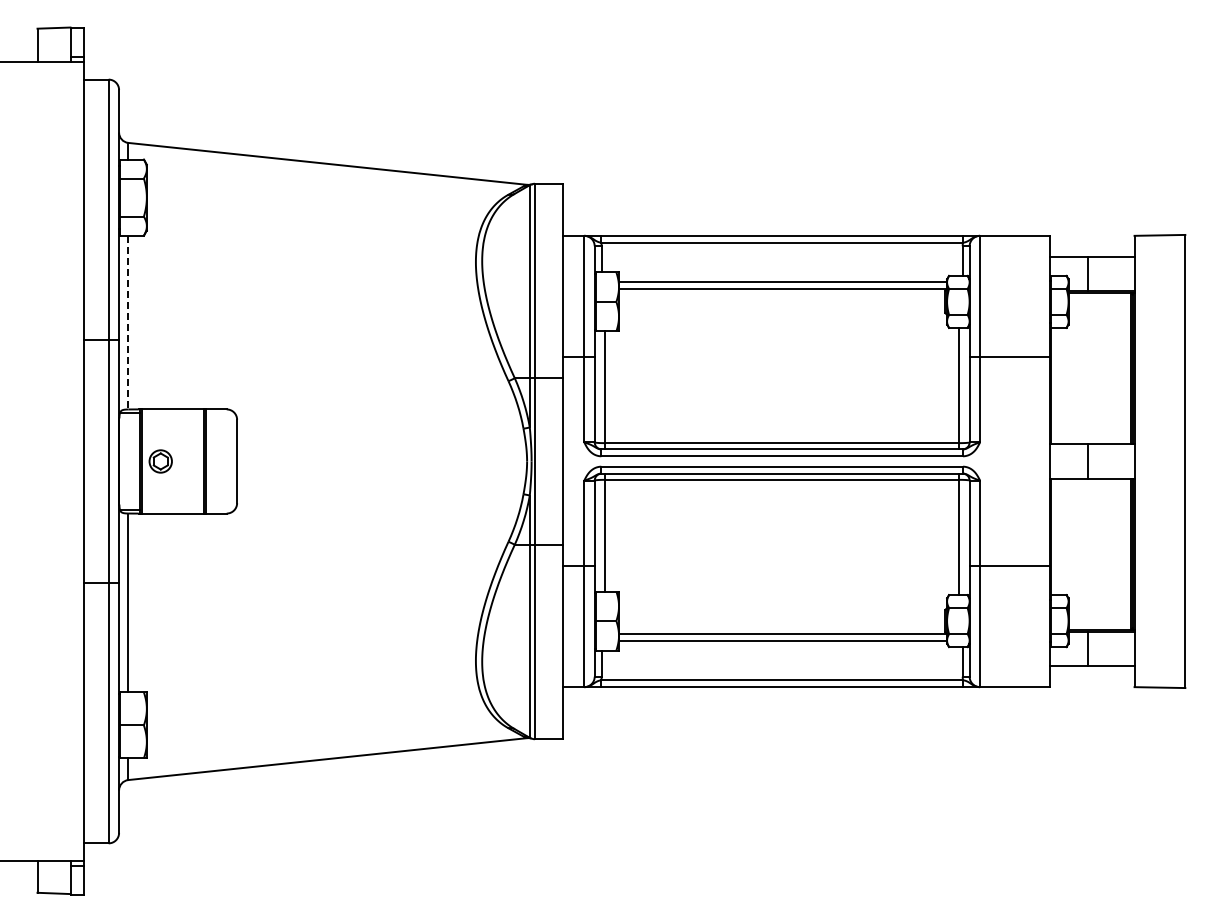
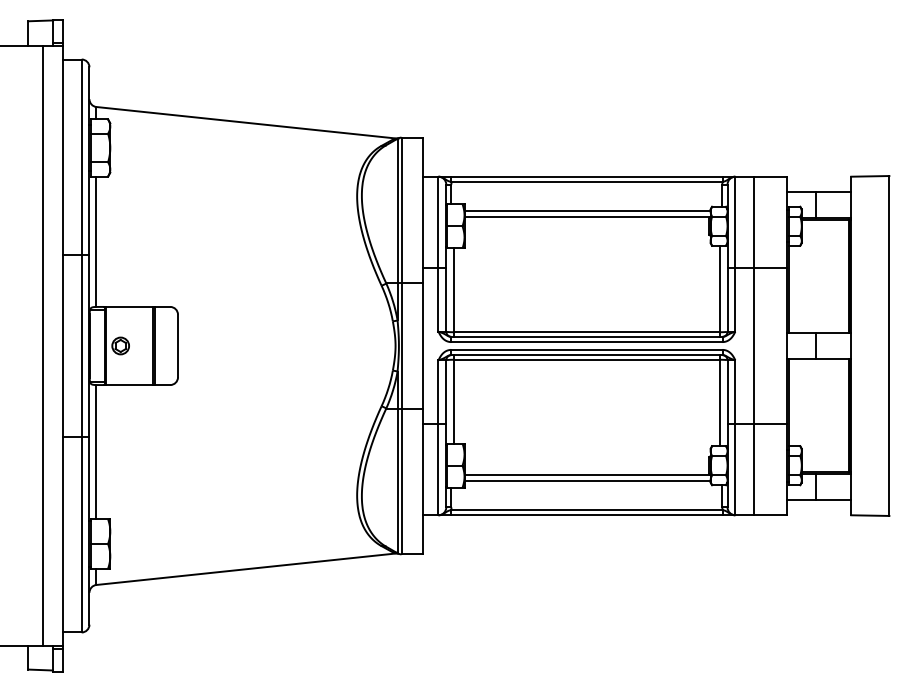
line: (128, 322) -> (96, 241), dashed -> solid
line: (56, 461) -> (42, 346), added
line: (1004, 461) -> (753, 346), added

